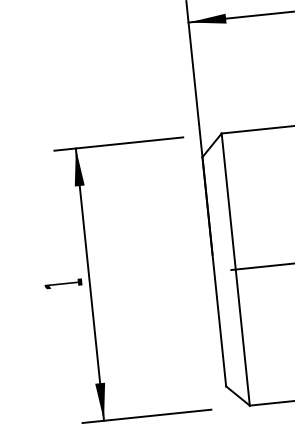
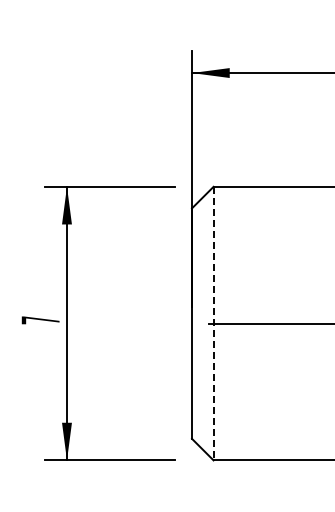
line: (235, 269) -> (213, 323), solid -> dashed
text: (63, 284) -> (40, 320), 1 -> 7

